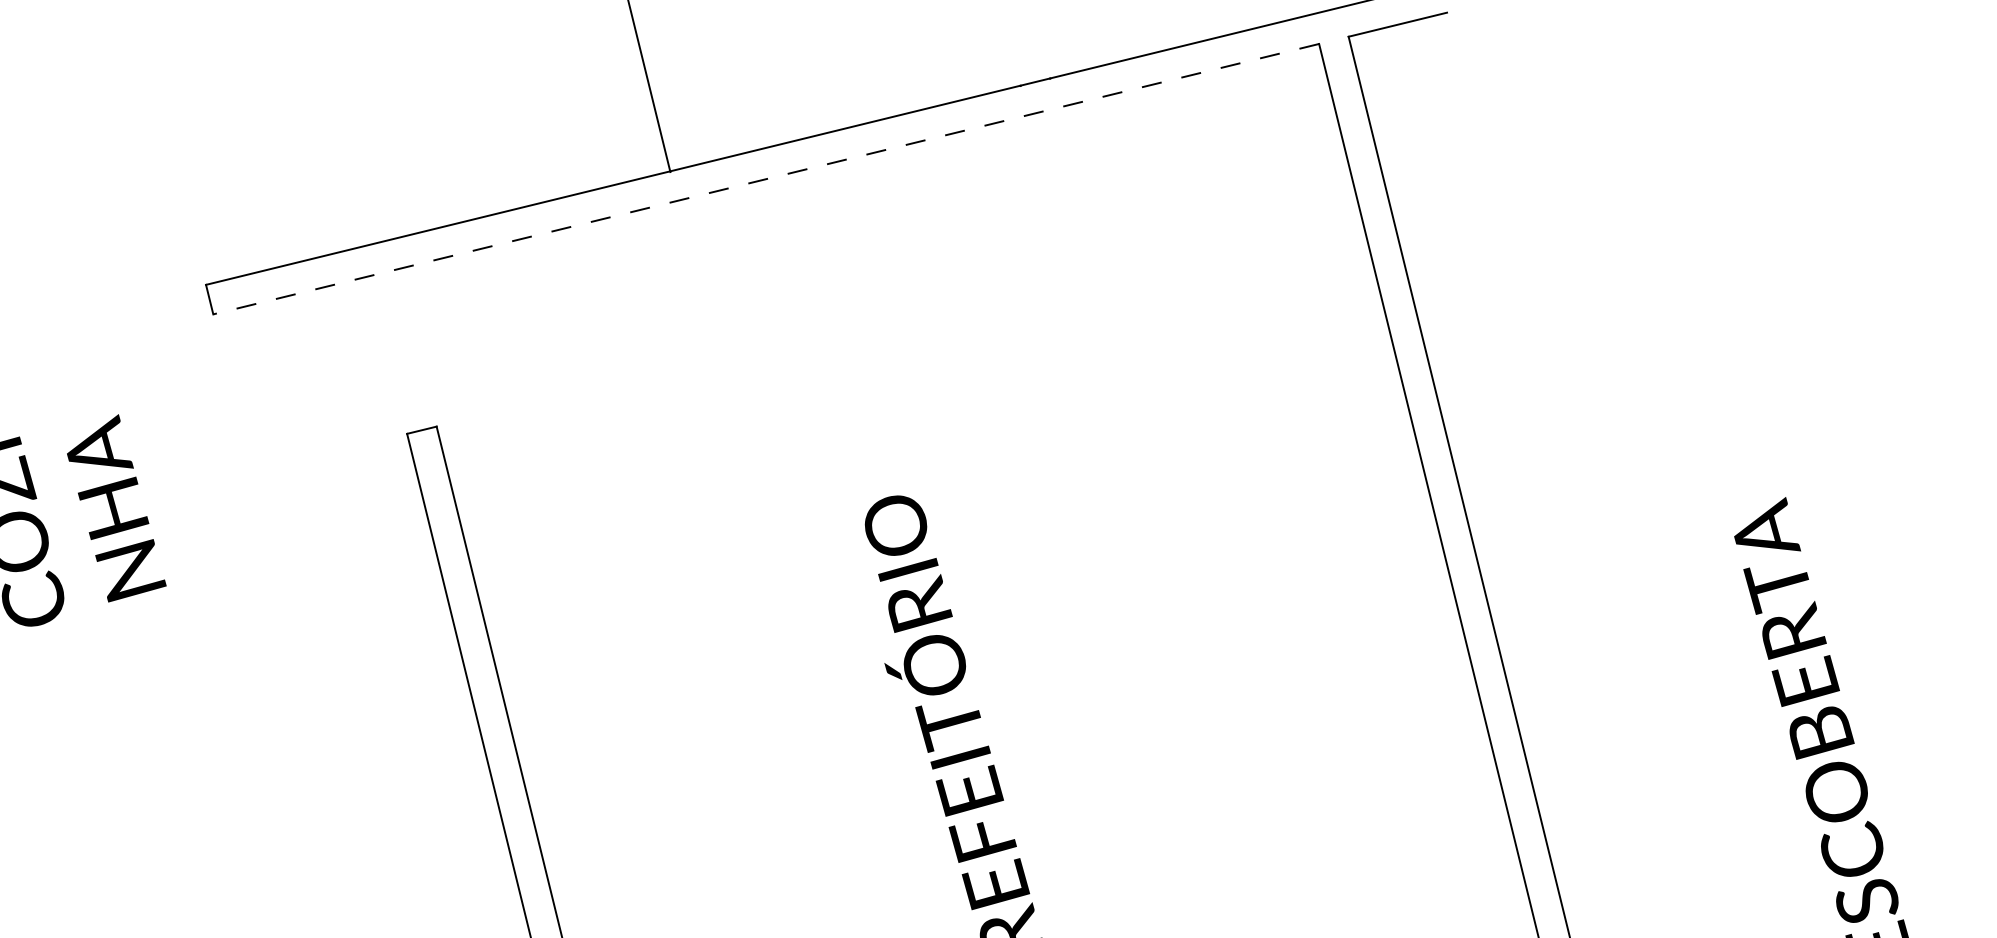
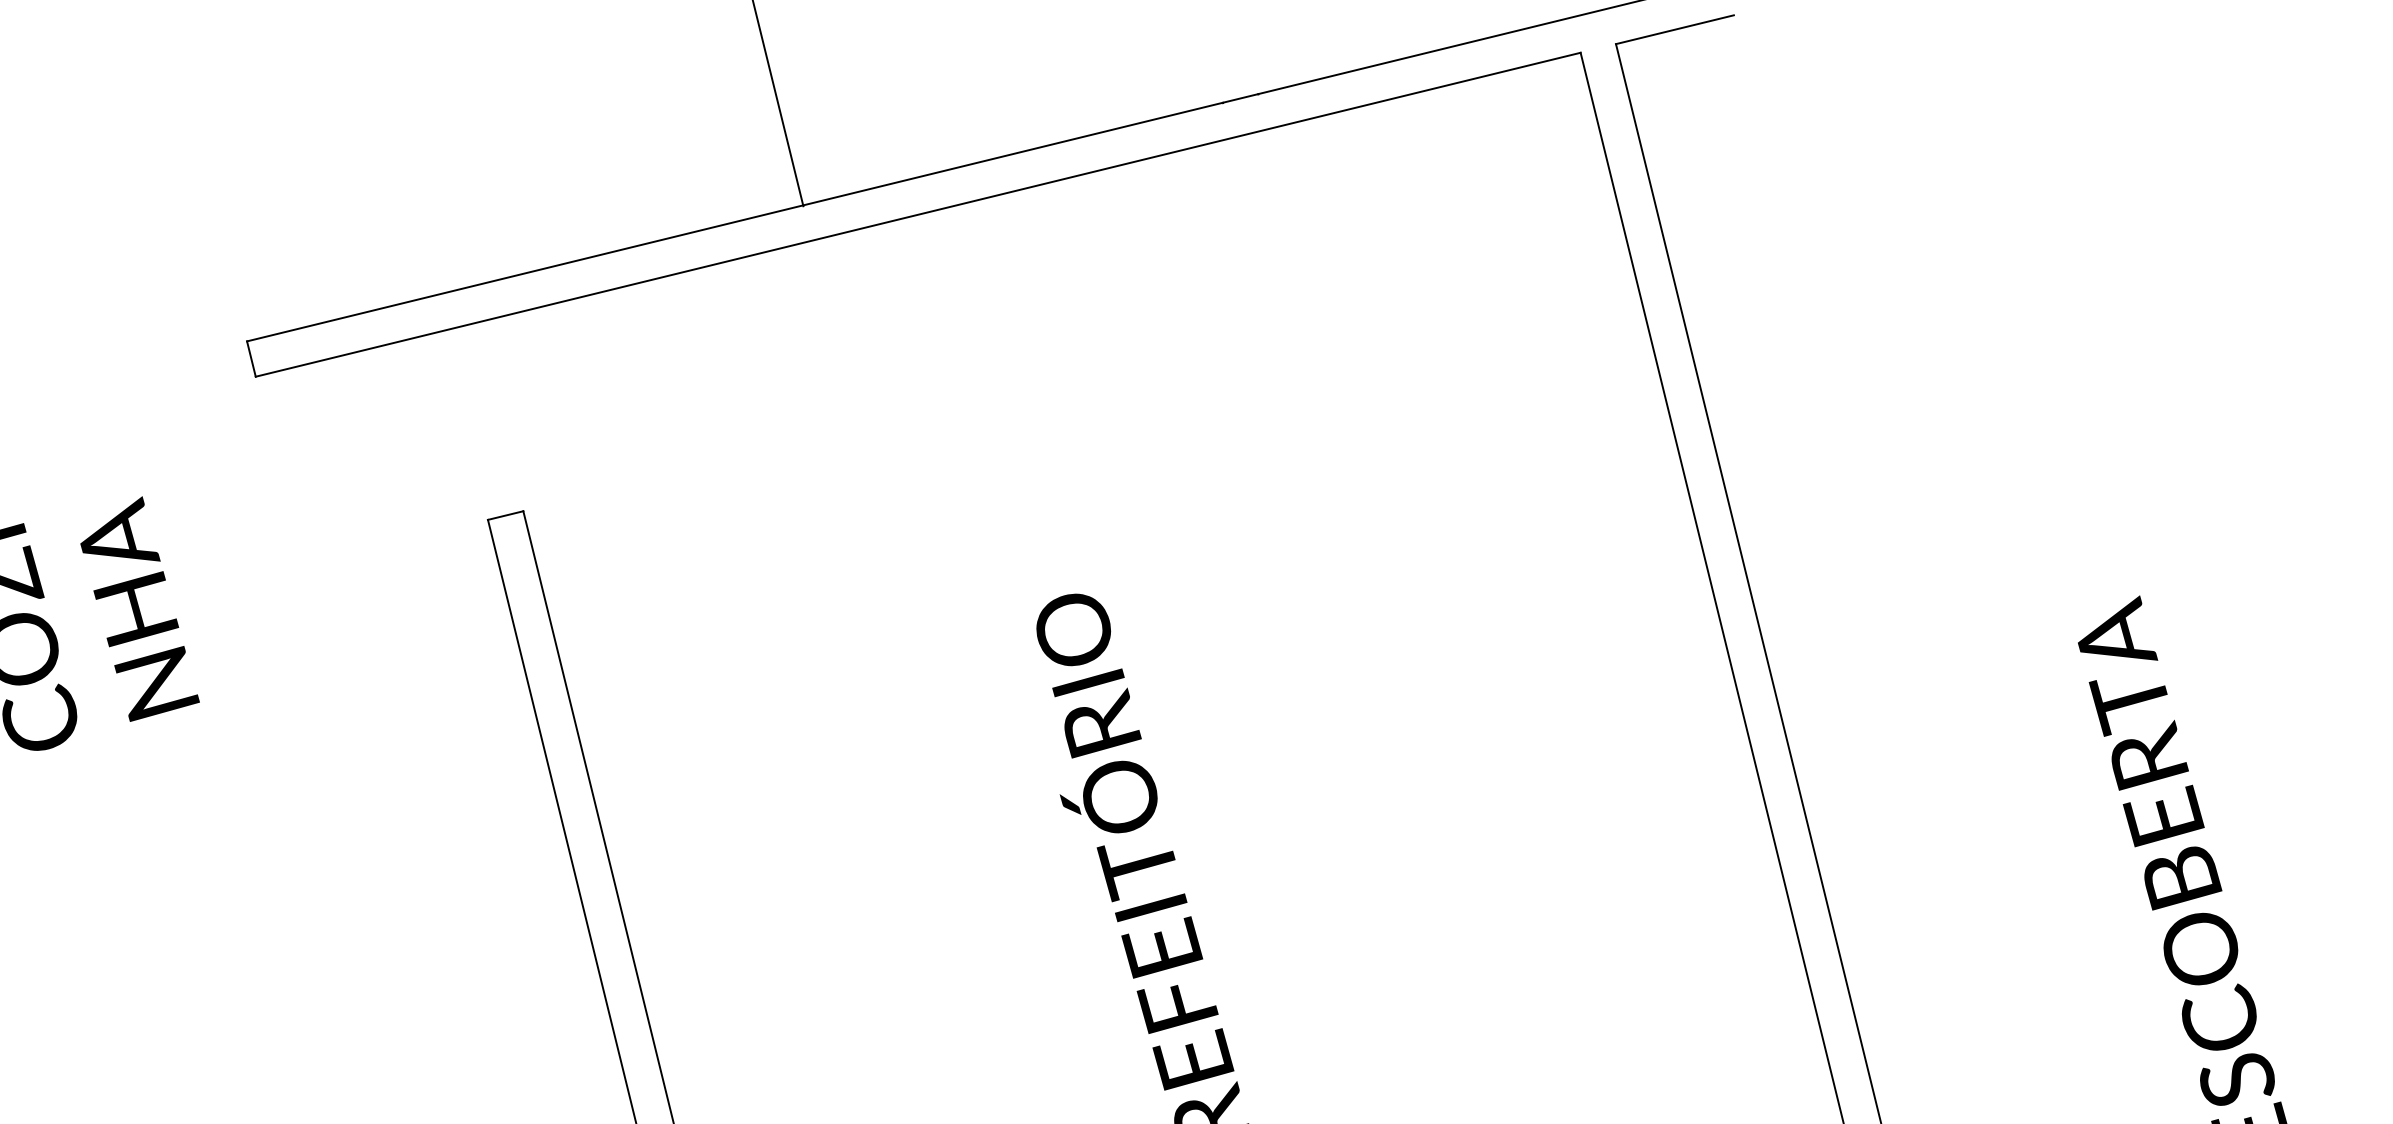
line: (765, 179) -> (917, 215), dashed -> solid

